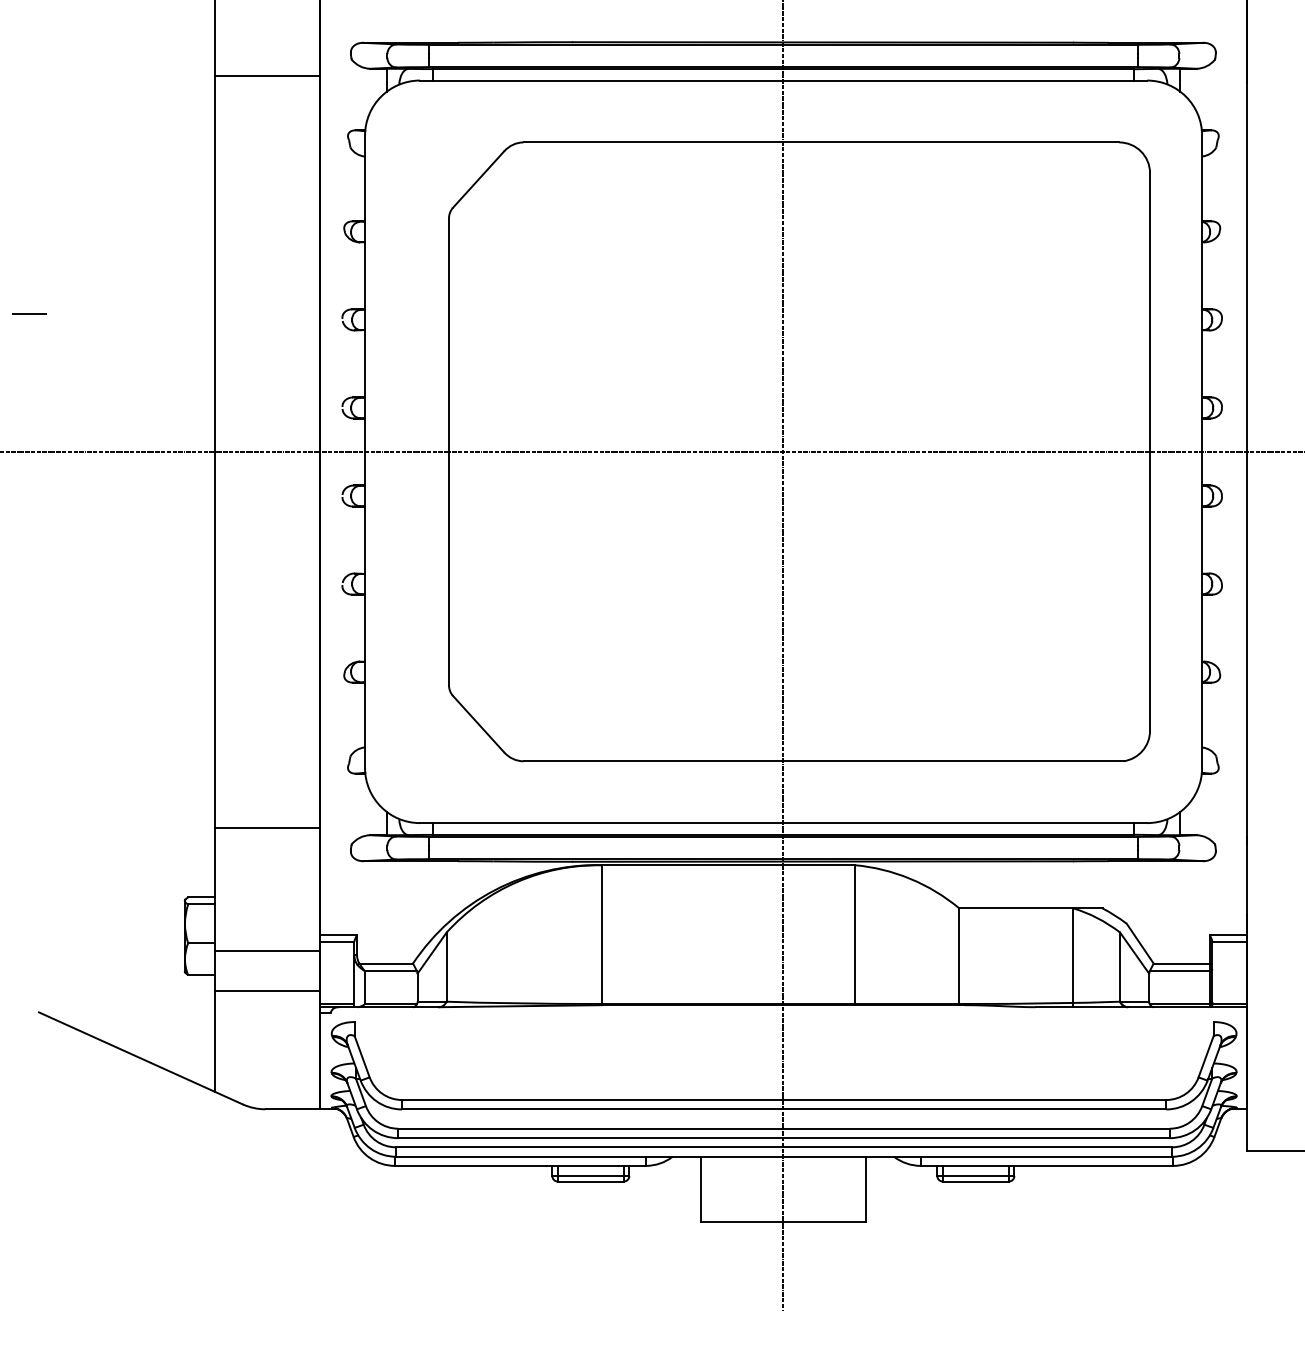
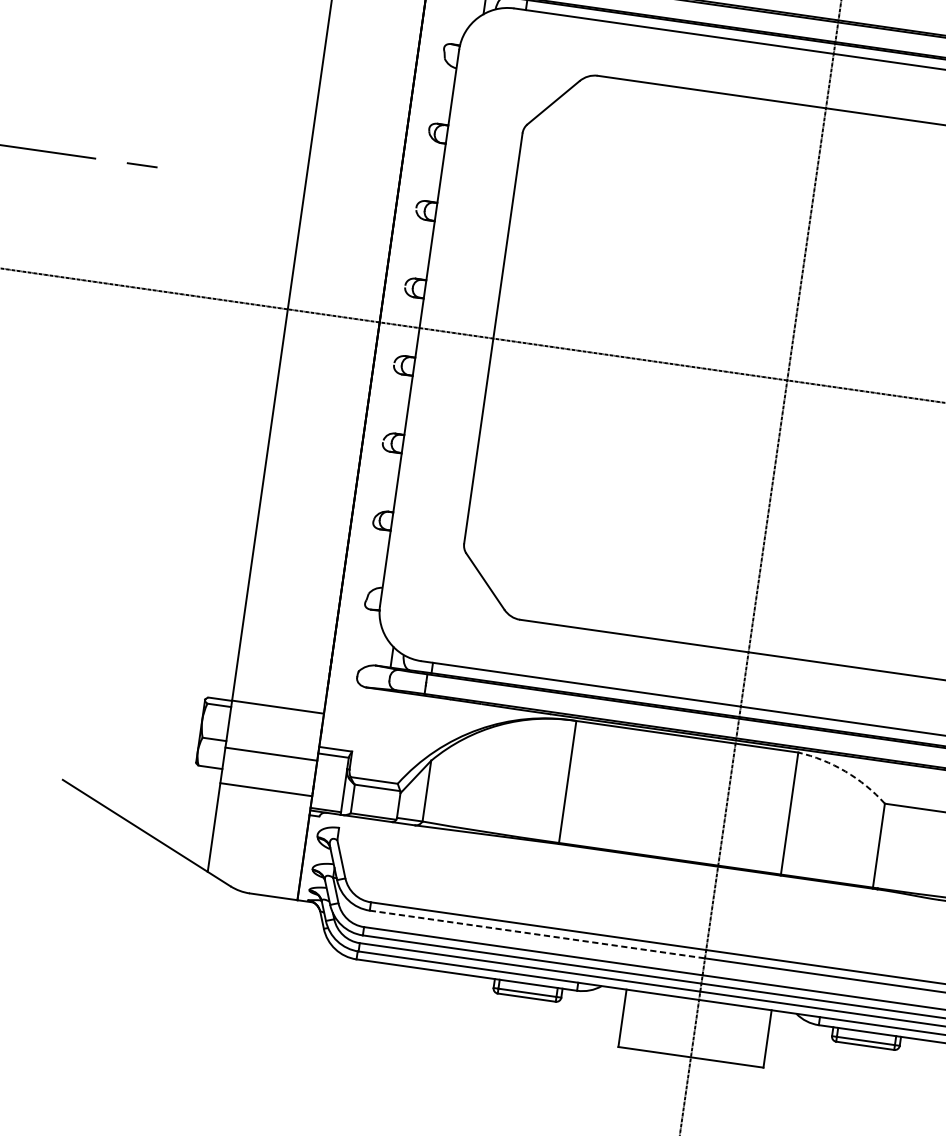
line: (267, 828) -> (278, 707), moved
arc: (910, 878) -> (845, 771), solid -> dashed
line: (592, 1109) -> (537, 934), solid -> dashed

